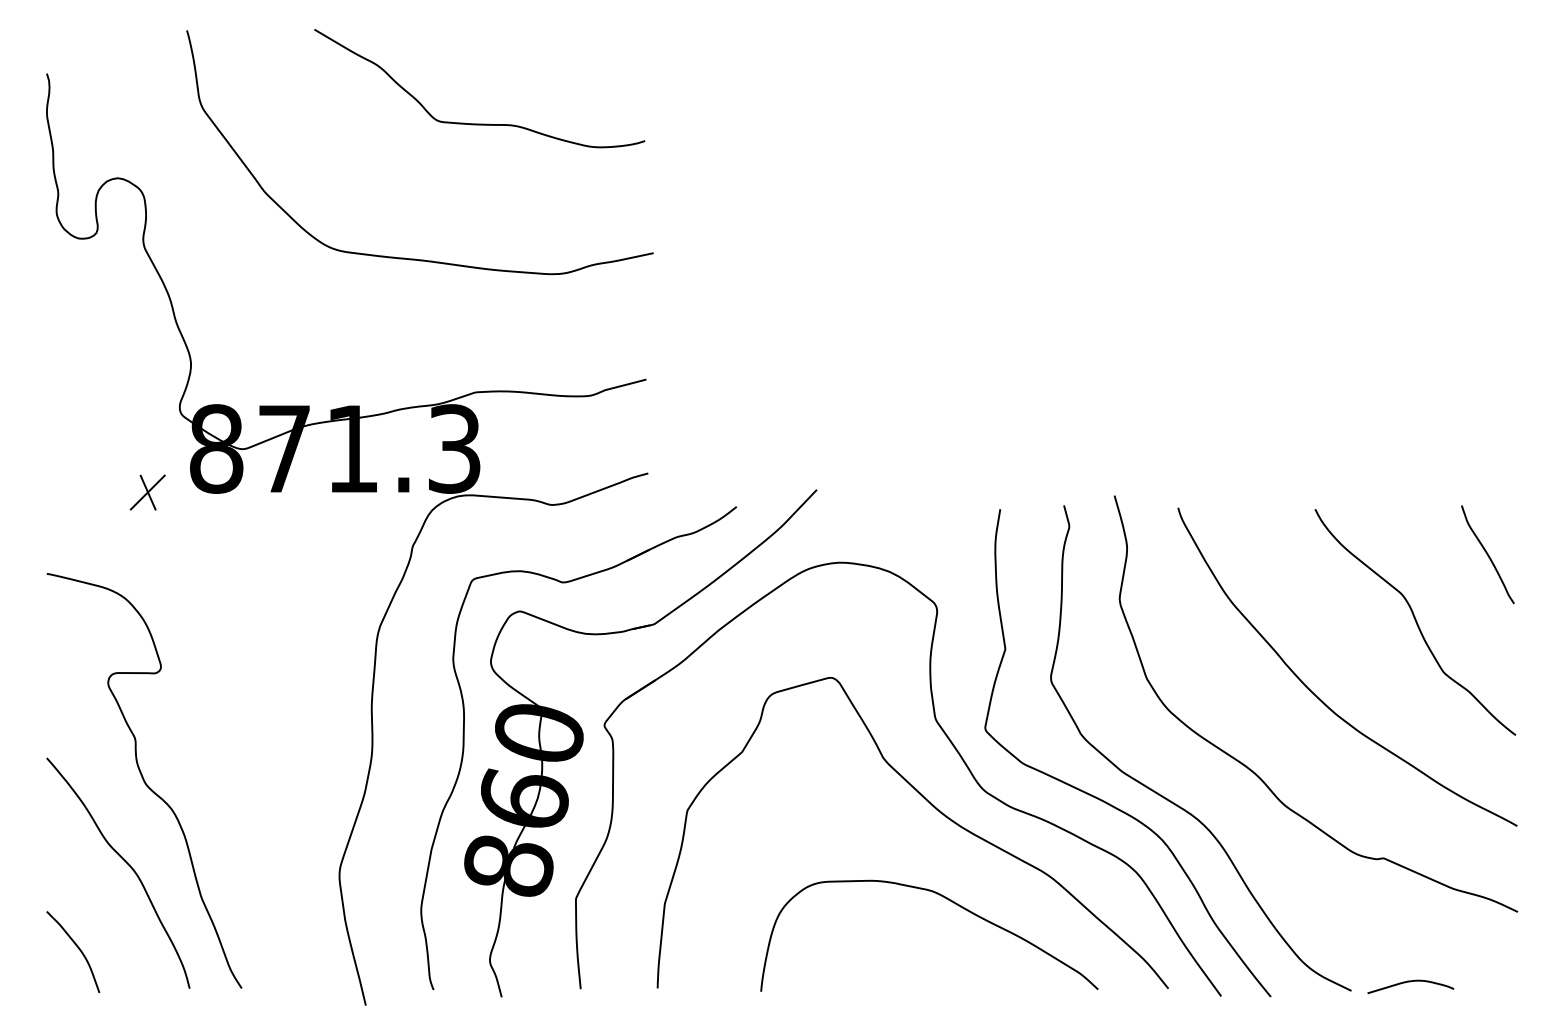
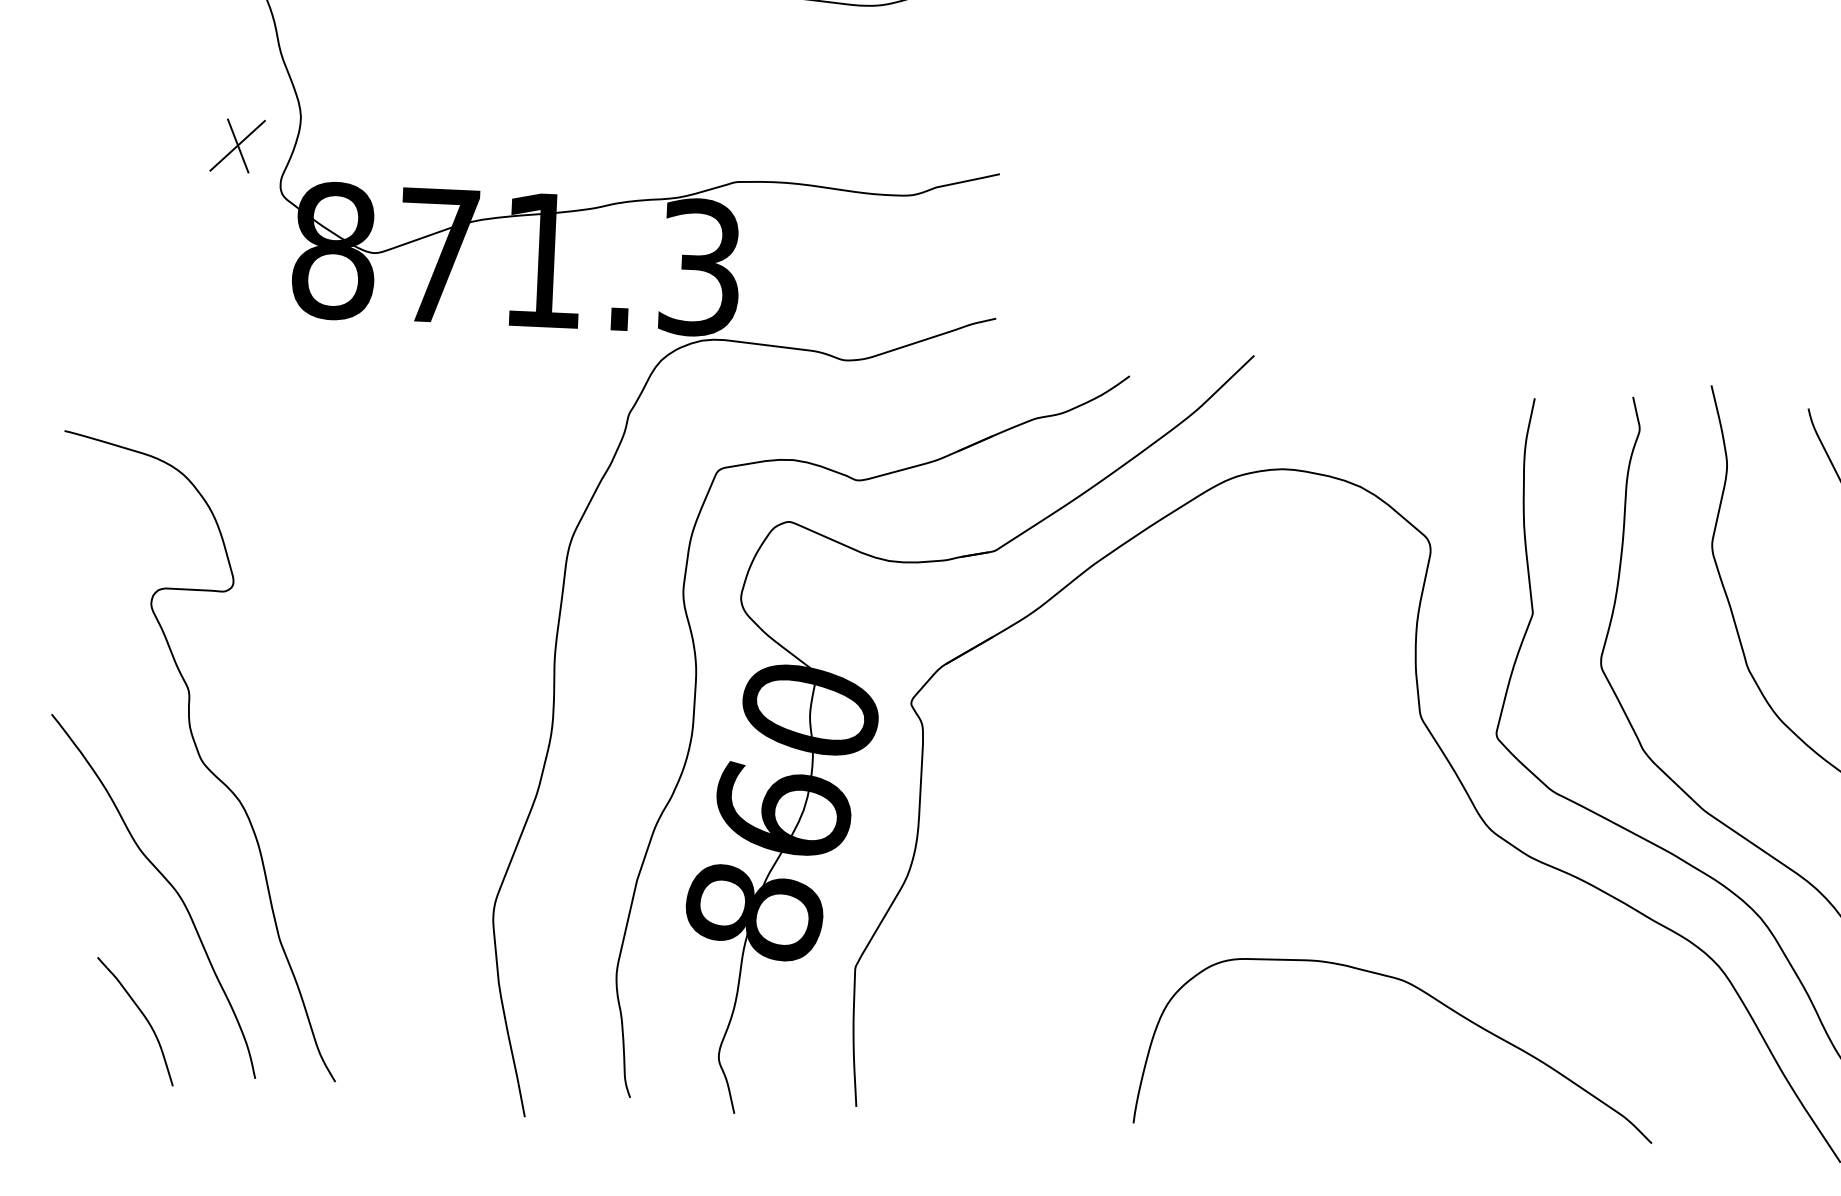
part: (147, 492) -> (237, 145), moved
curve: (935, 809) -> (1414, 855), removed
part: (73, 952) -> (135, 1022), moved

